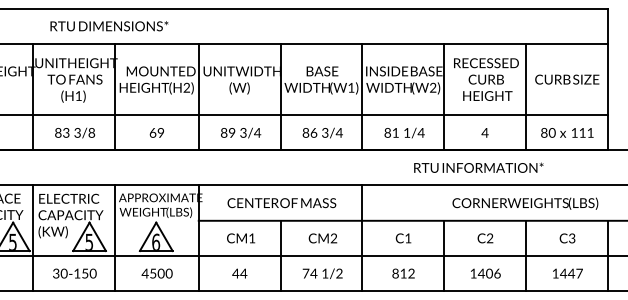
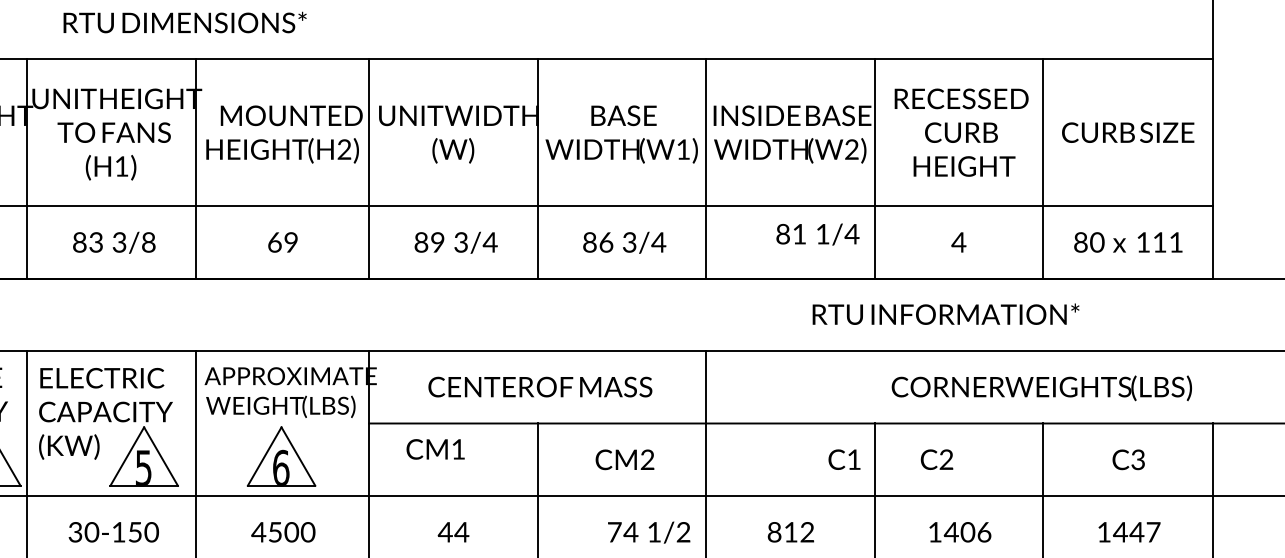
text: (404, 132) -> (817, 233), moved
text: (241, 238) -> (436, 449), moved
text: (403, 238) -> (844, 459), moved
text: (485, 238) -> (937, 459), moved
text: (322, 273) -> (648, 532), moved

